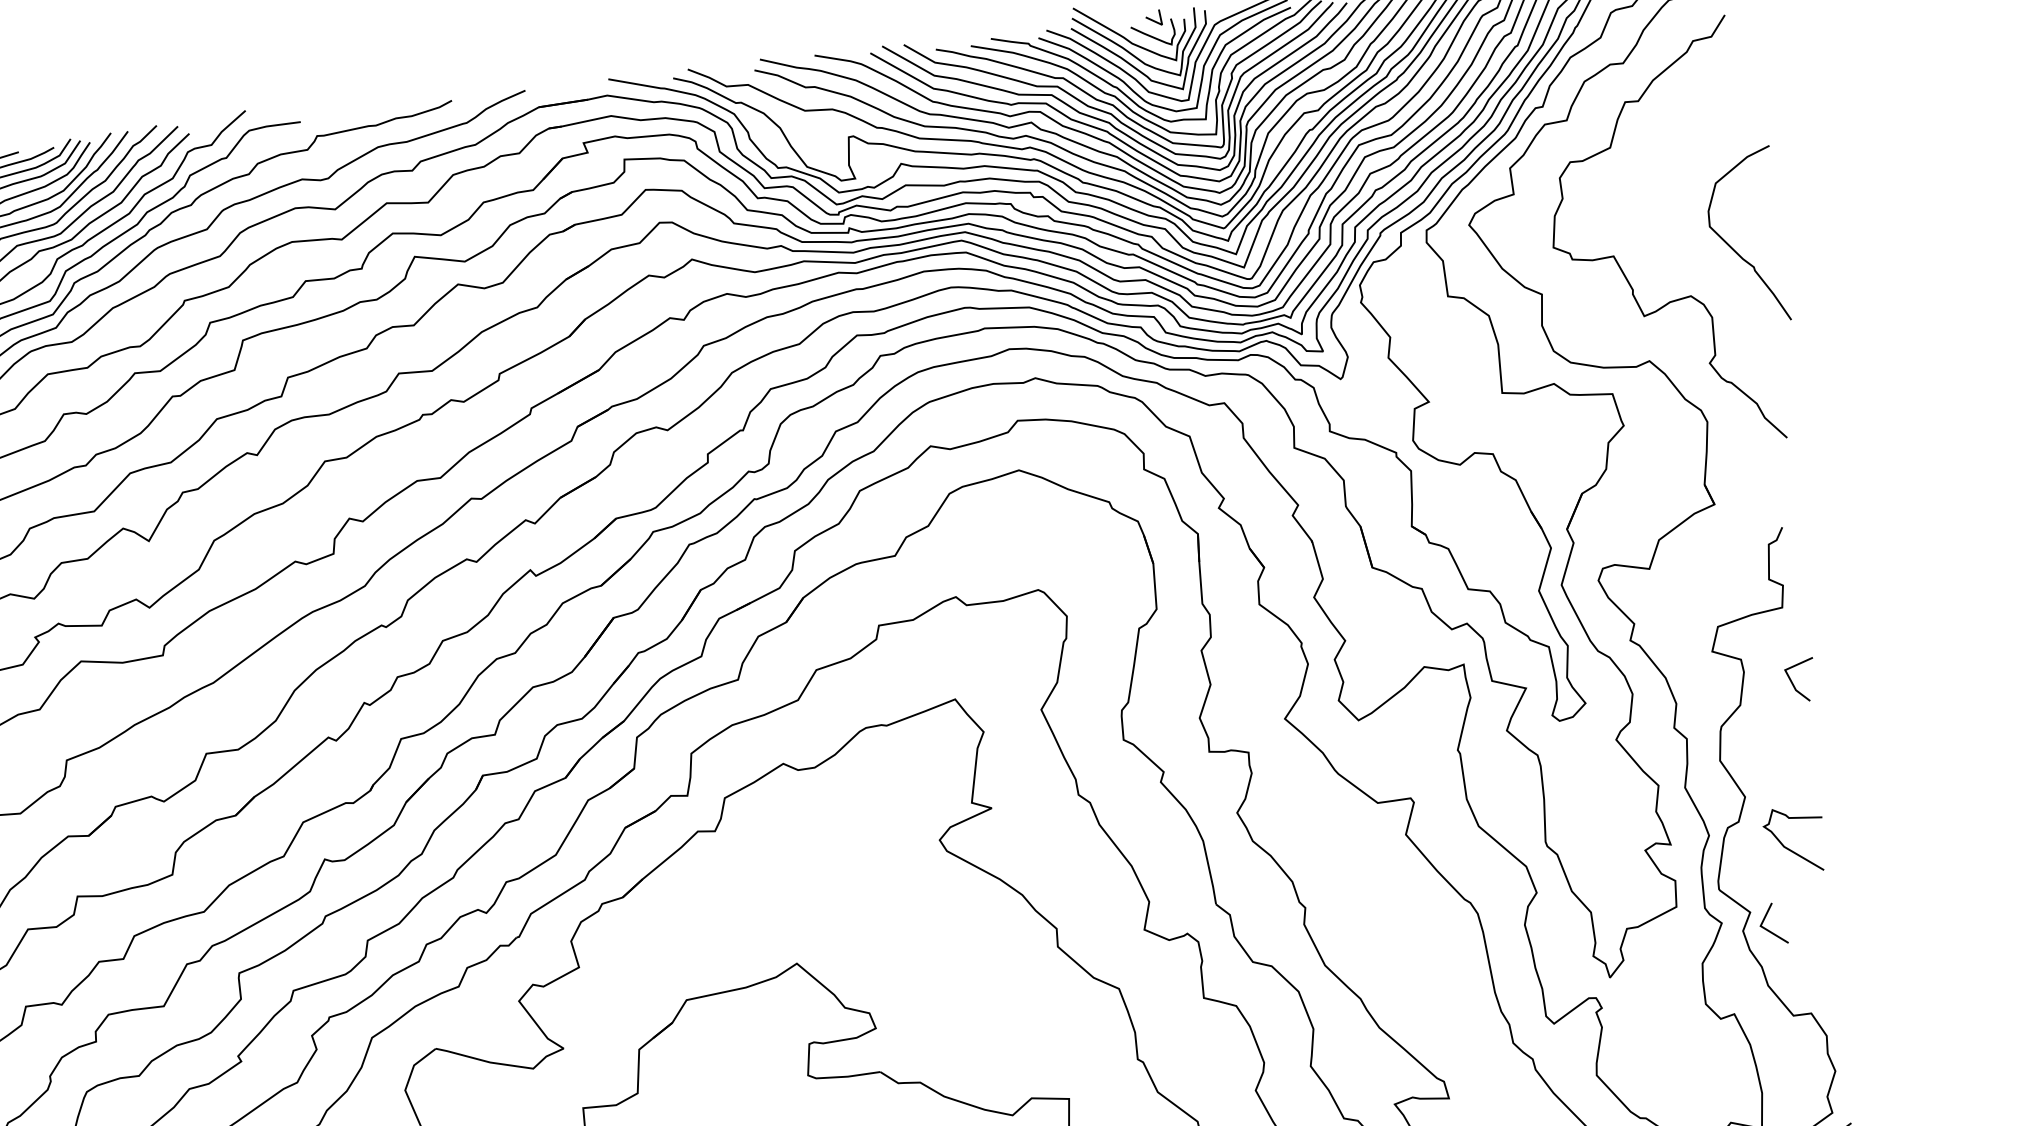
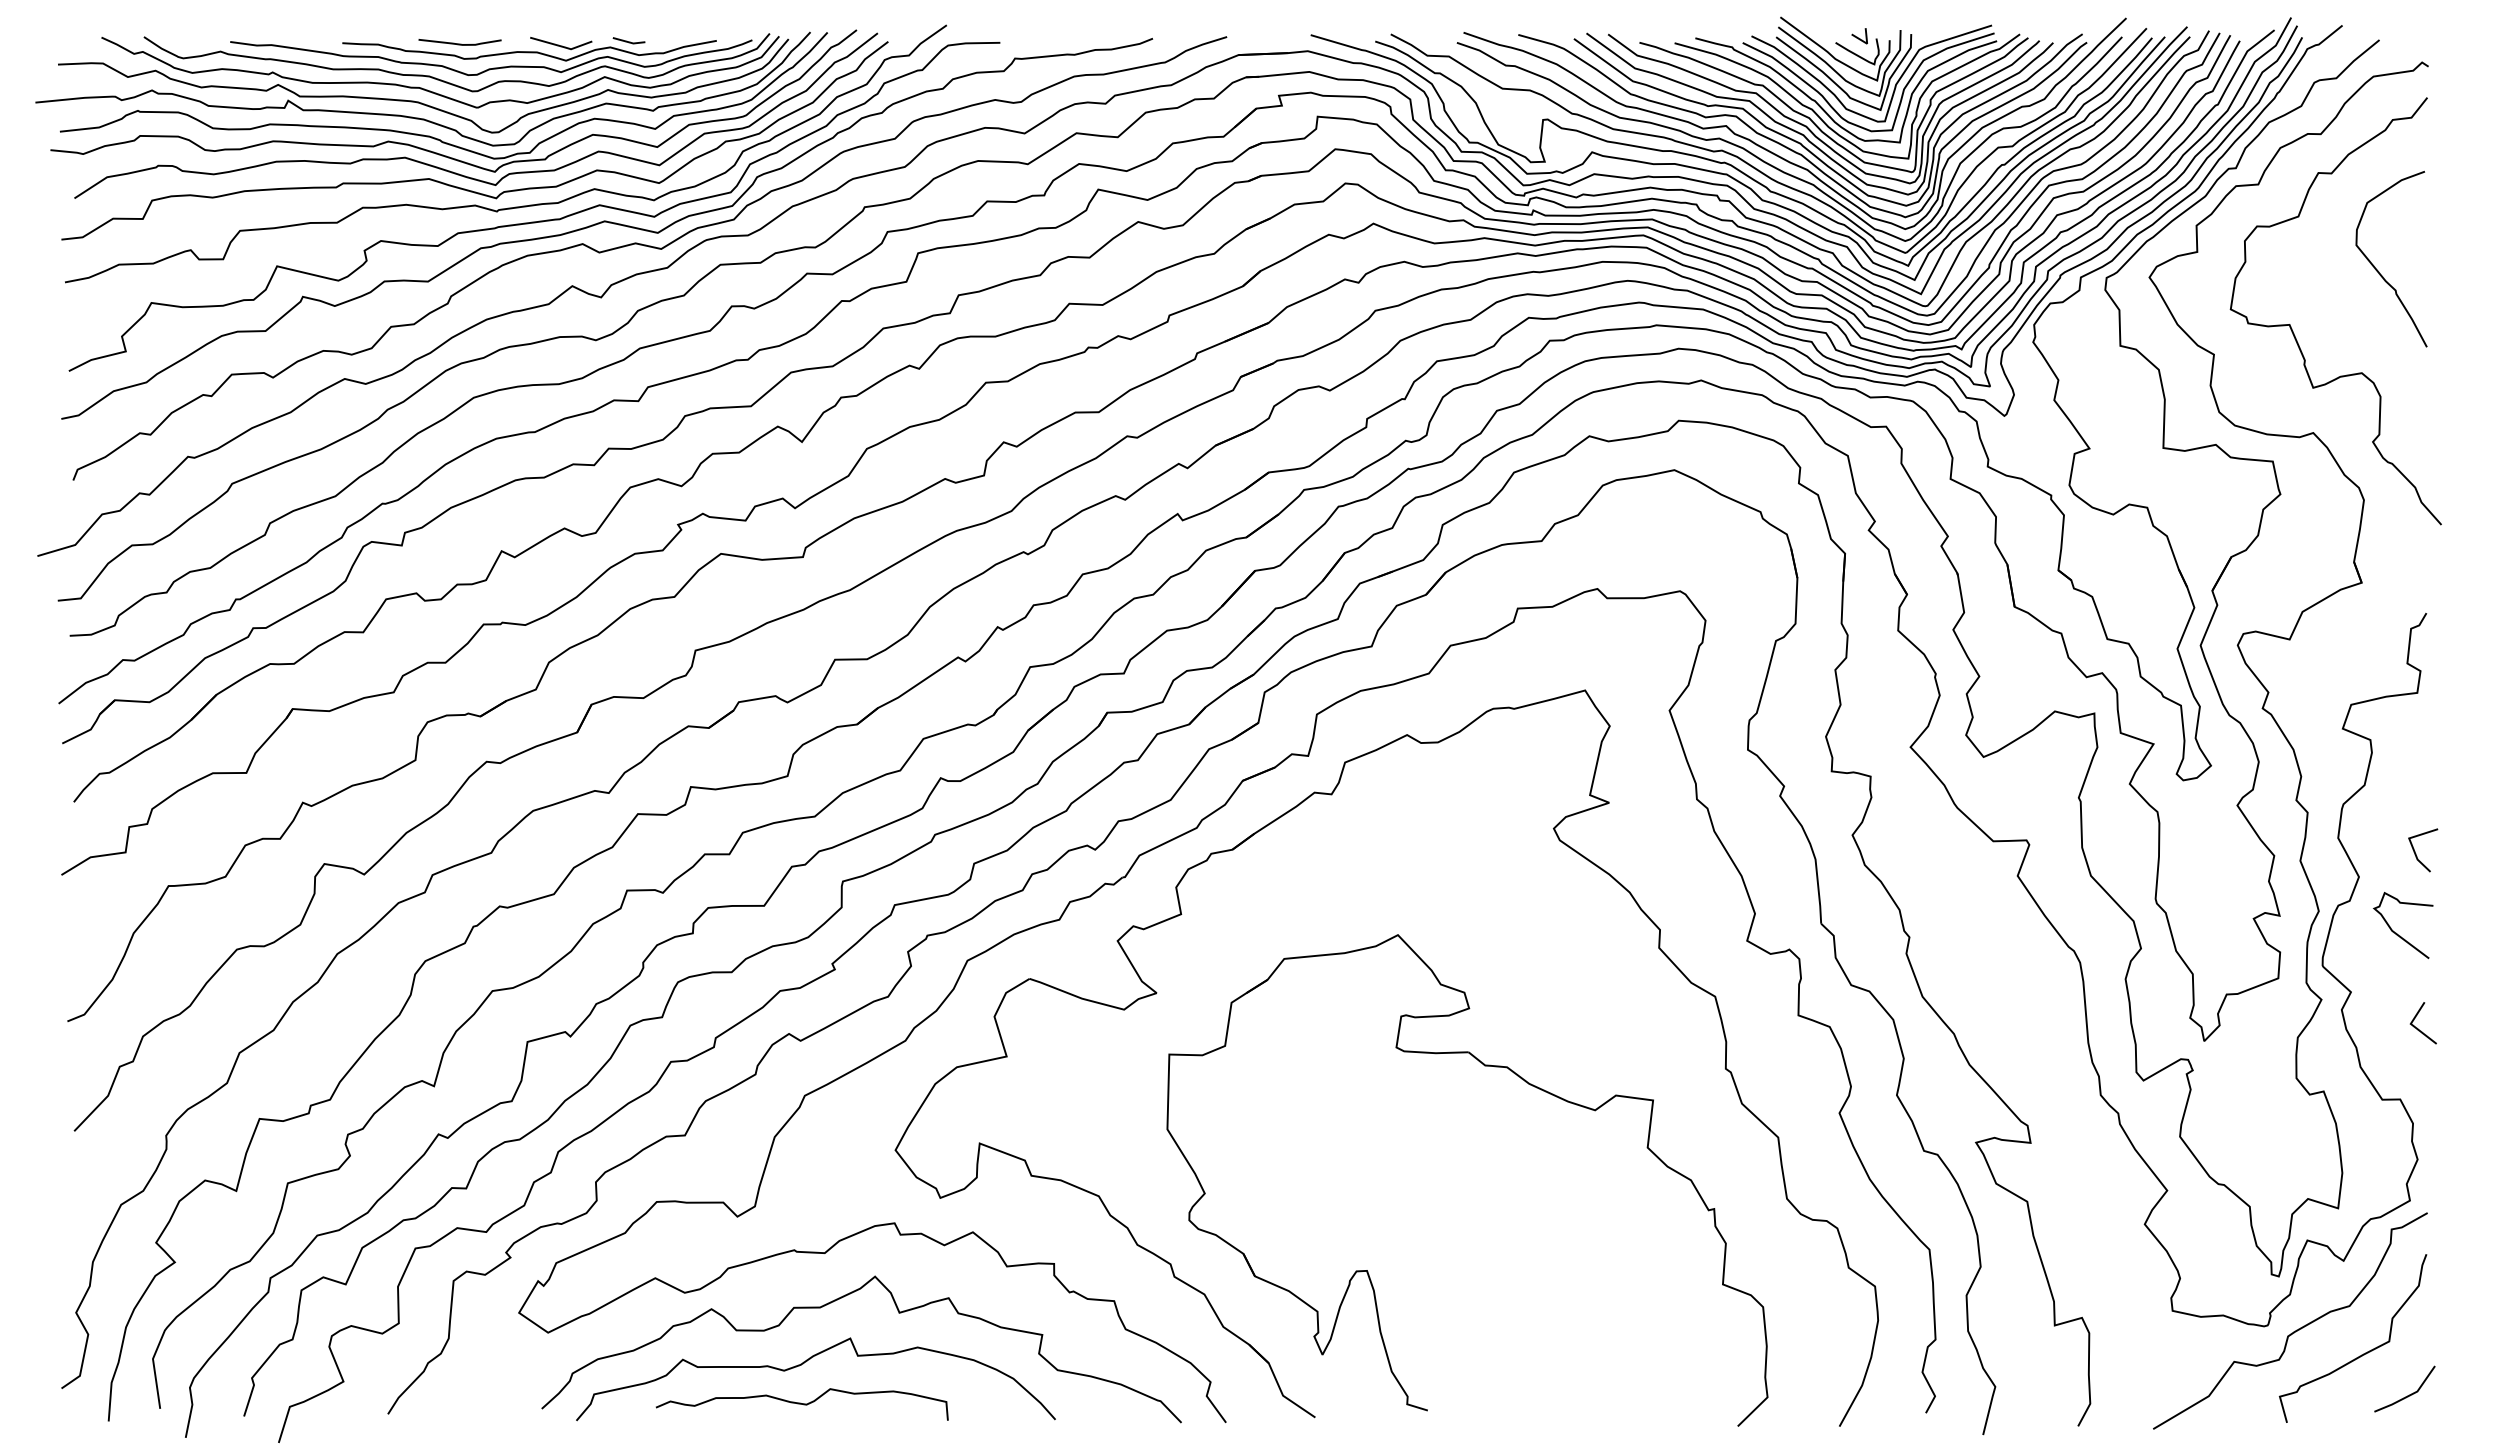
curve: (1735, 250) -> (2379, 271), moved
line: (1794, 684) -> (2416, 853), moved
line: (1767, 928) -> (2417, 1027), moved

